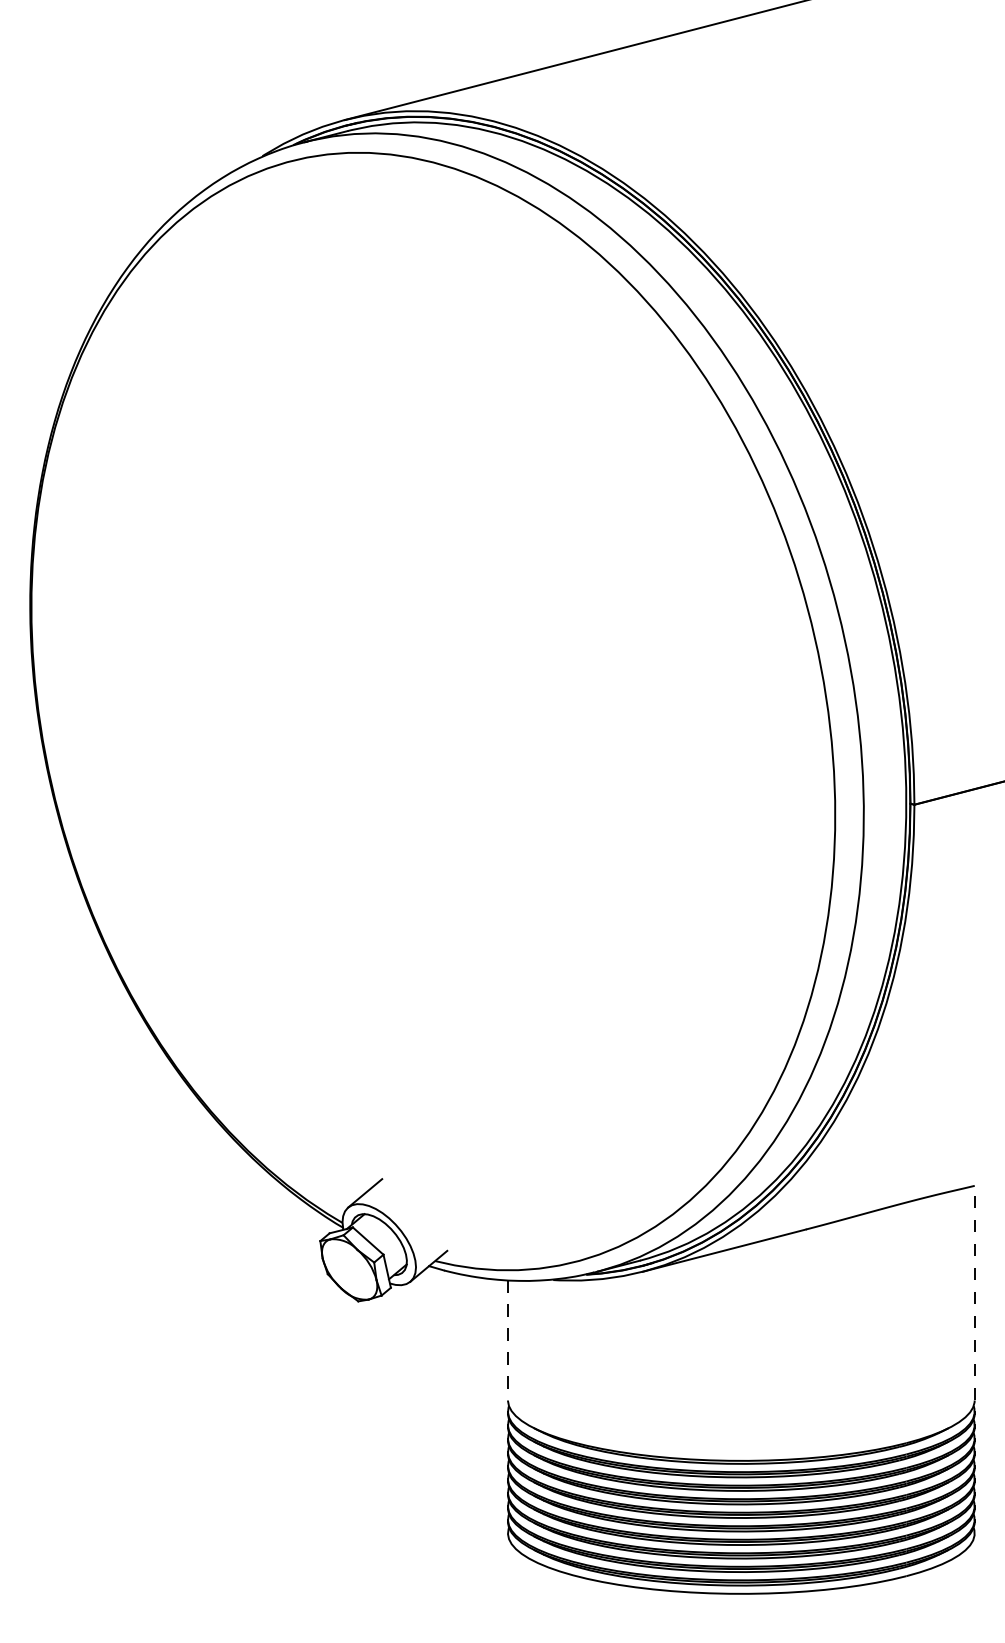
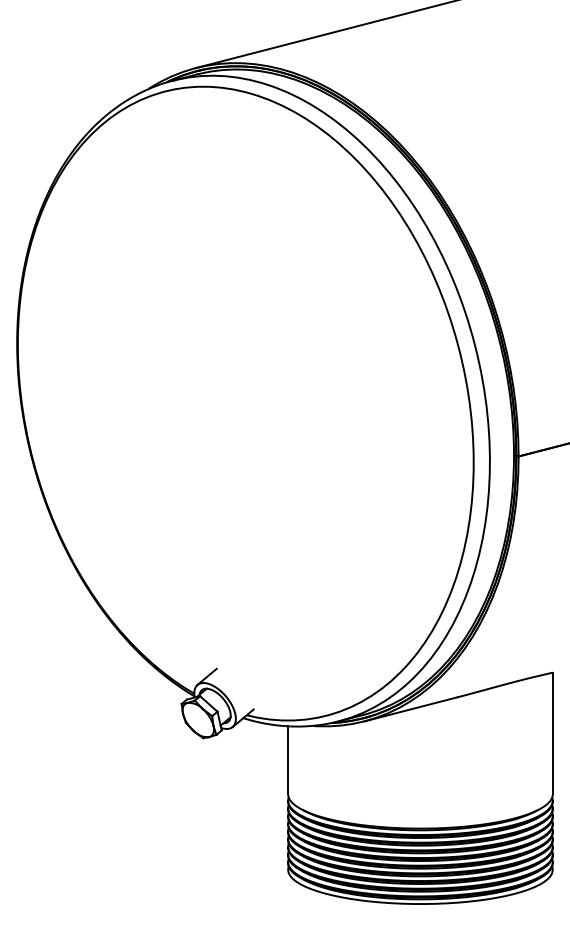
line: (974, 1293) -> (552, 733), dashed -> solid
line: (508, 1340) -> (288, 760), dashed -> solid

